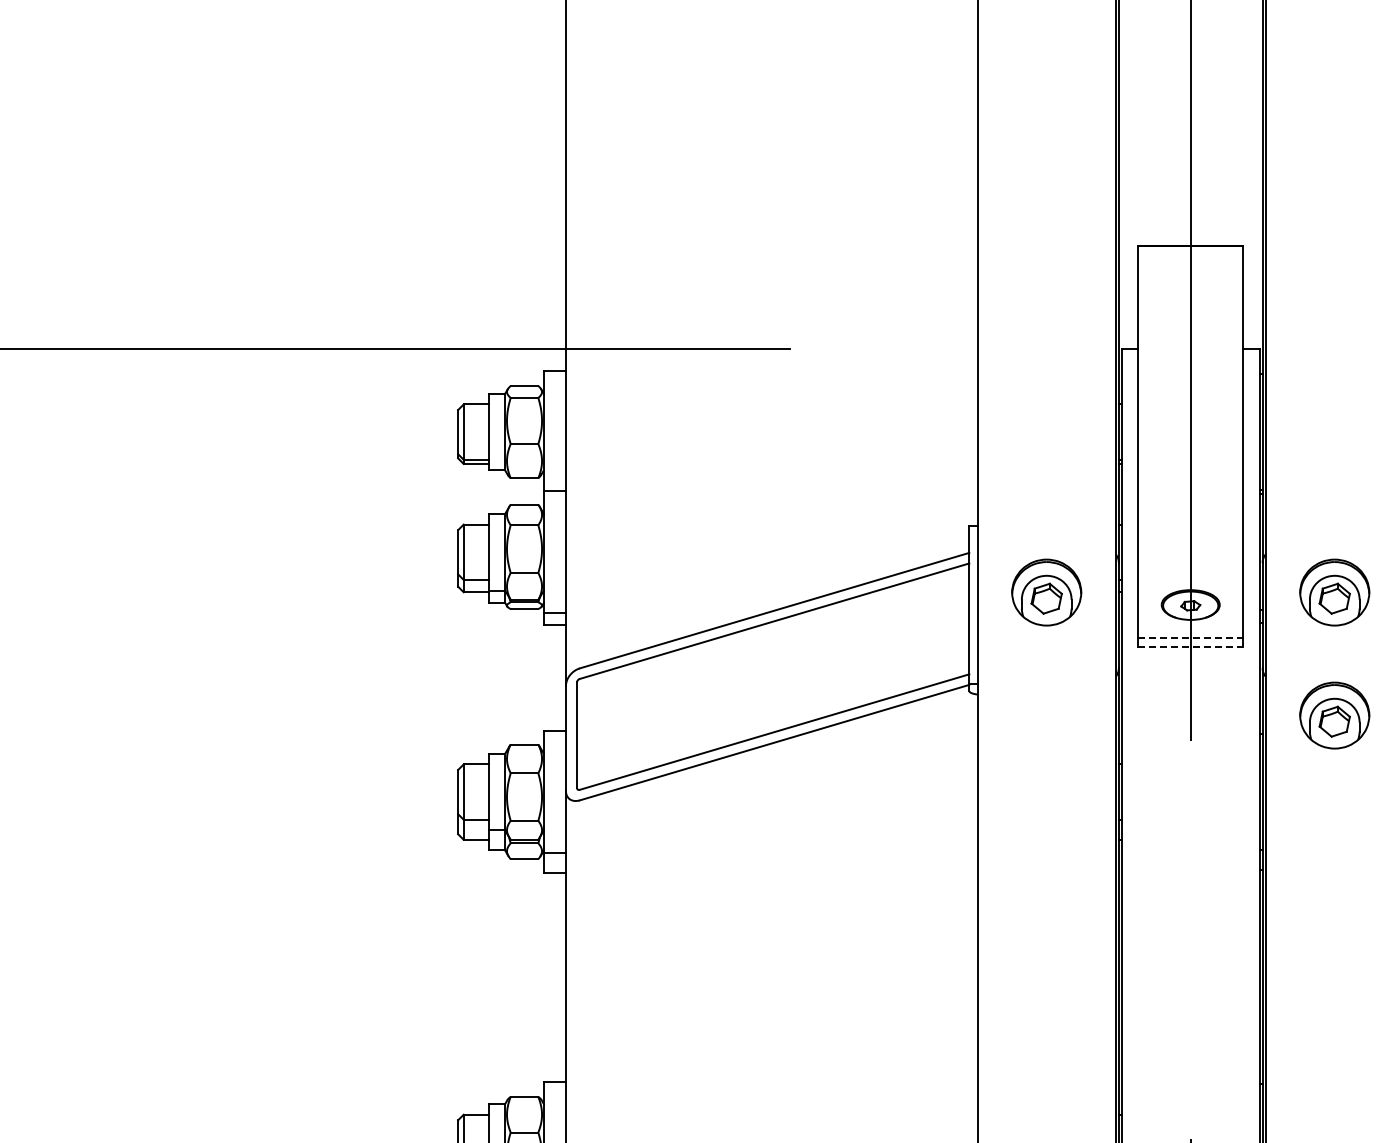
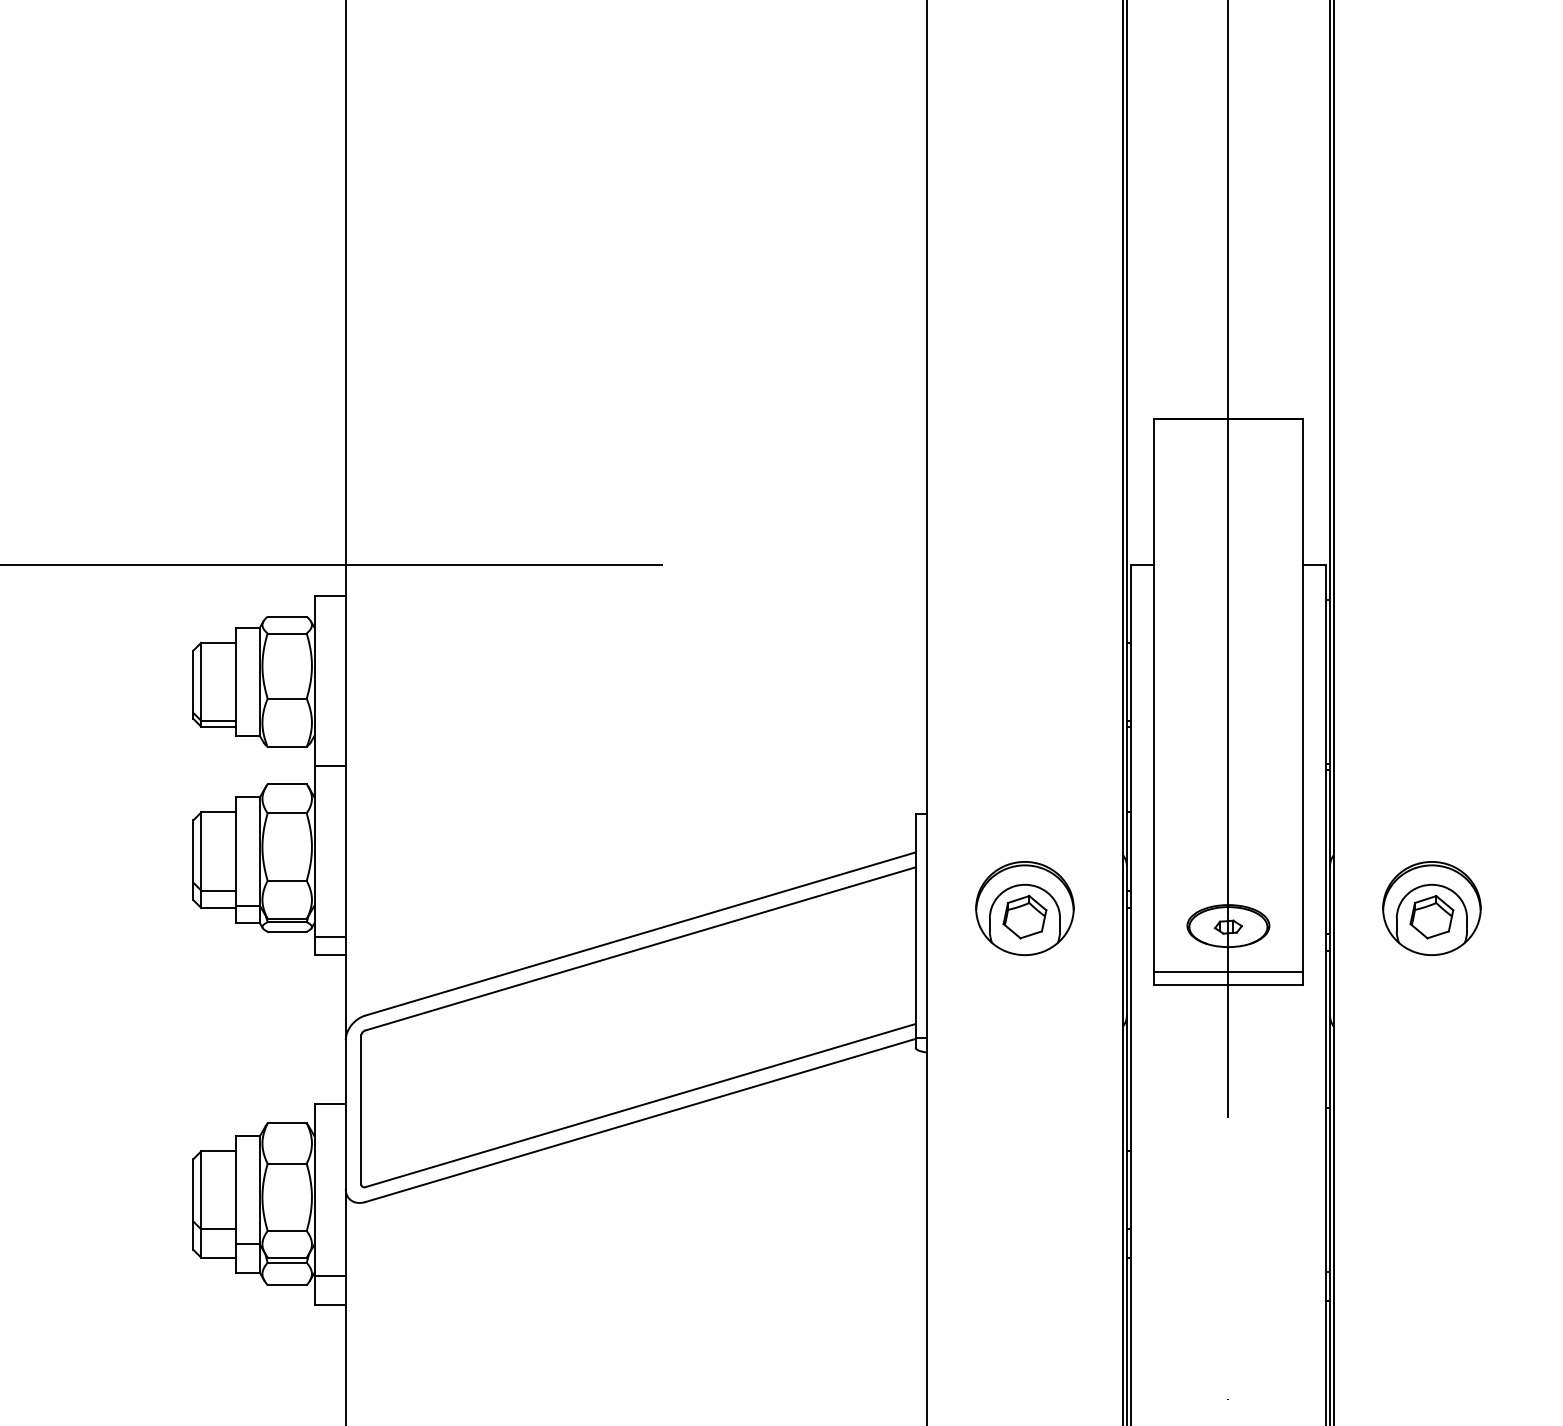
line: (1190, 637) -> (1228, 971), dashed -> solid
line: (1190, 646) -> (1228, 984), dashed -> solid
part: (1334, 715) -> (1431, 1082), removed

